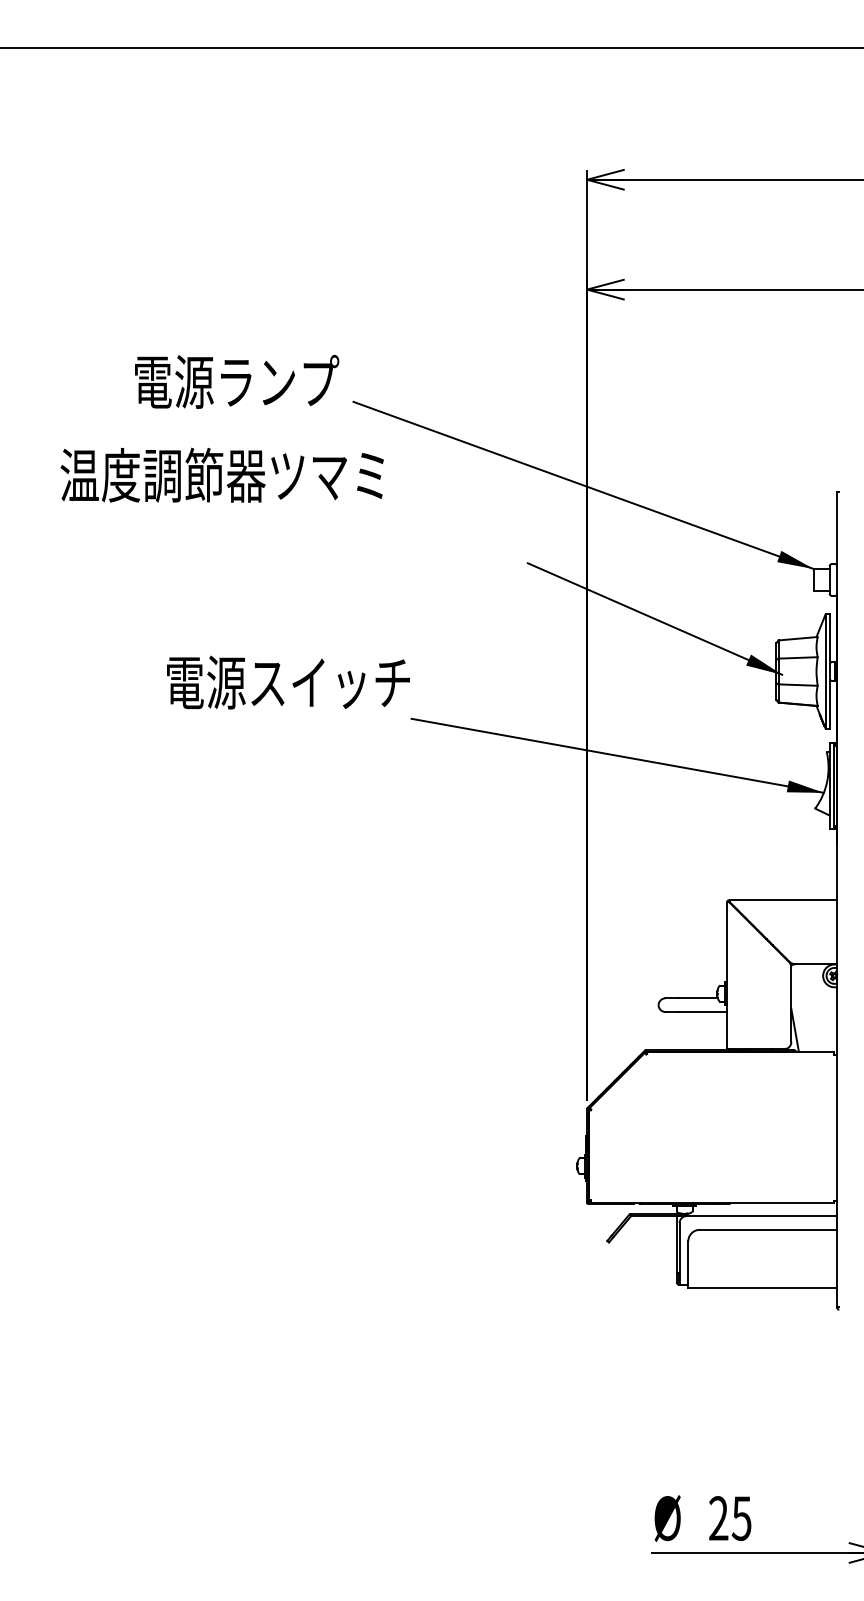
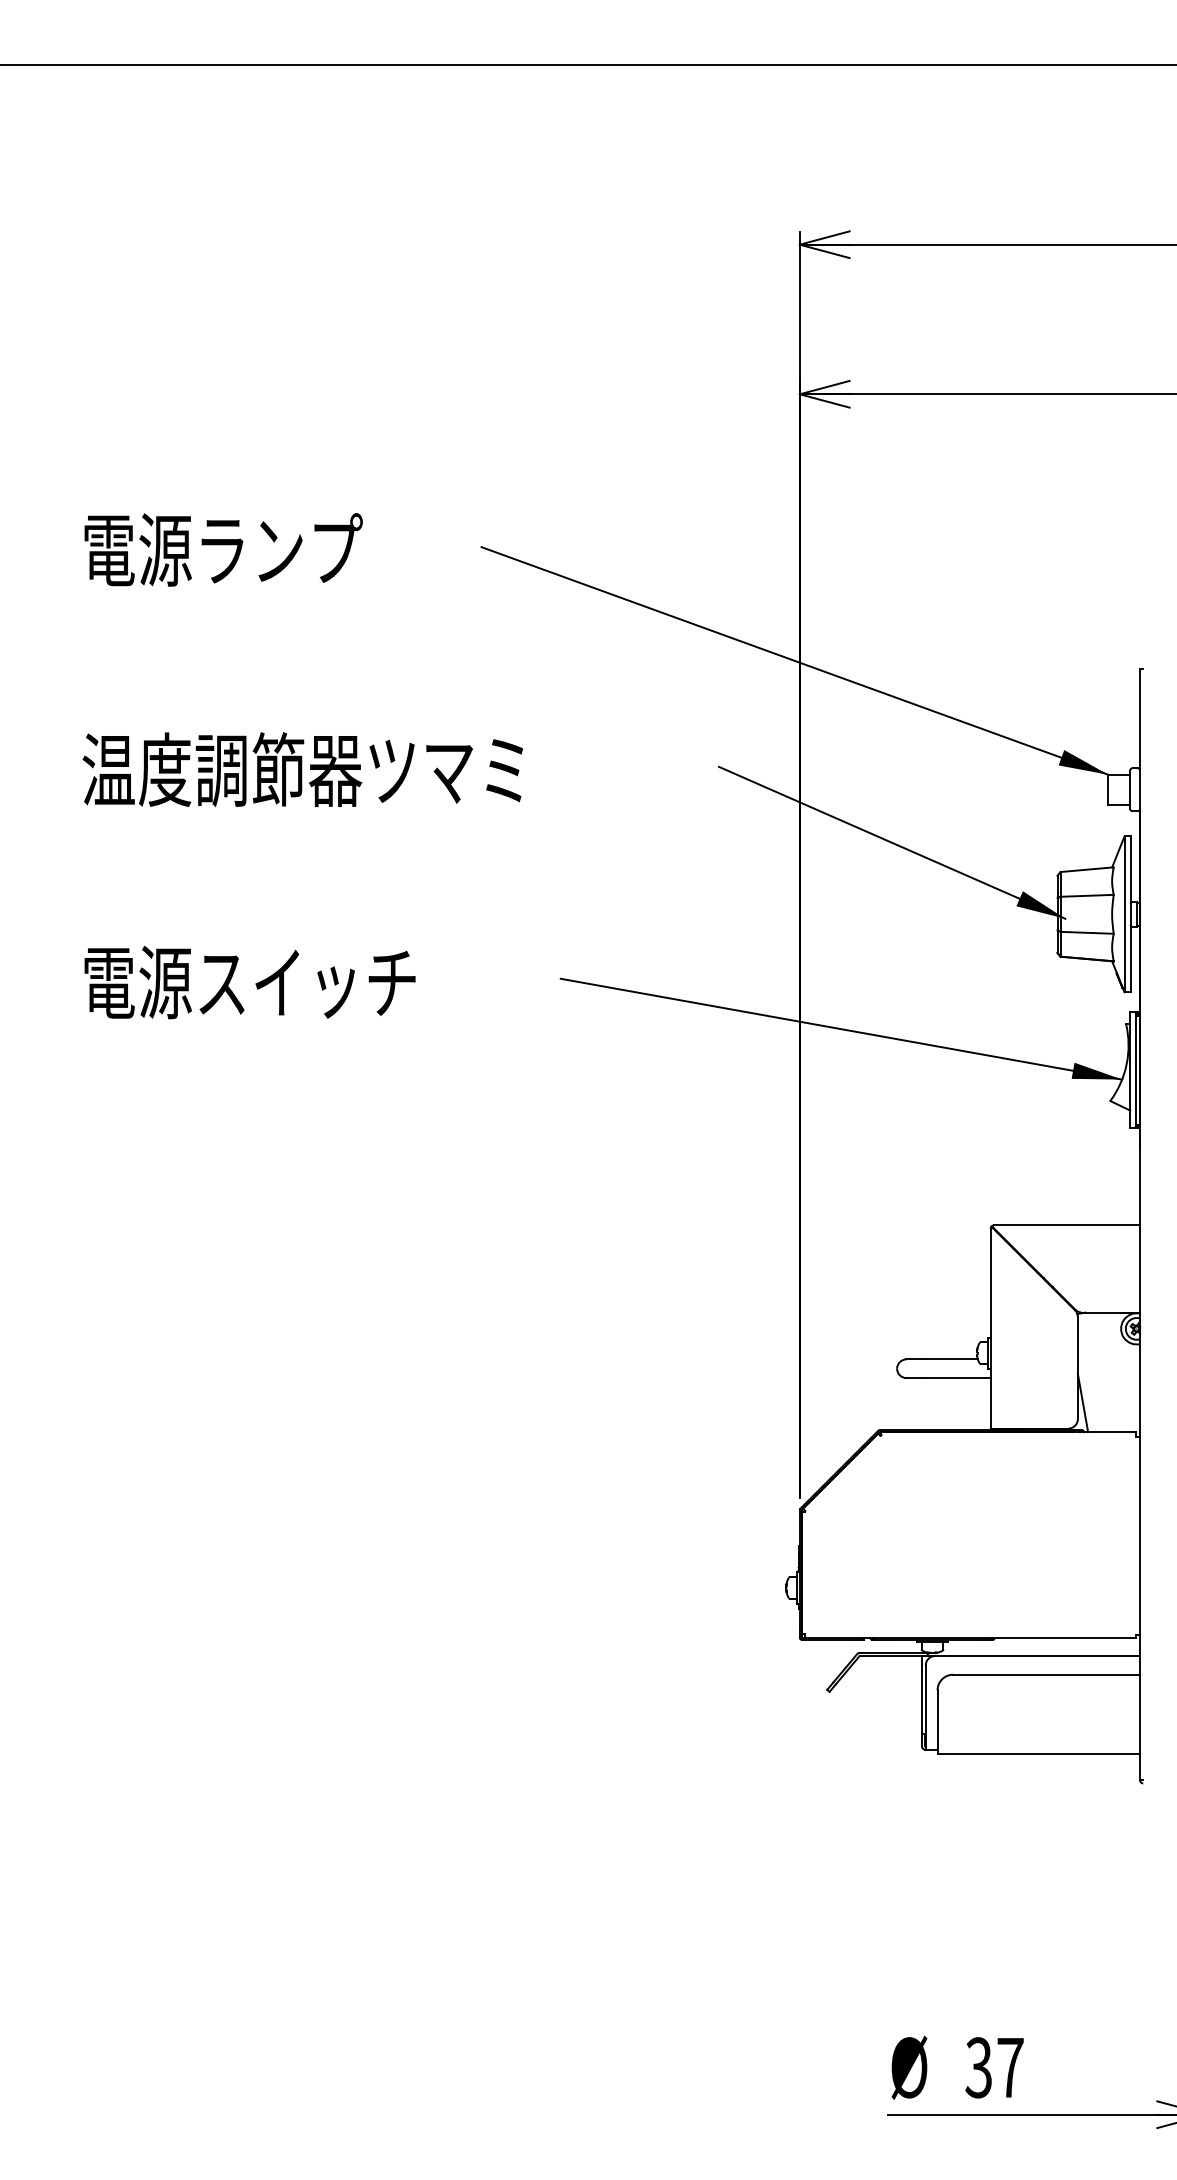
text: (237, 381) -> (224, 549), moved
text: (221, 474) -> (301, 768), moved
text: (288, 682) -> (250, 982), moved
text: (729, 1518) -> (993, 2067), 25 -> 37

